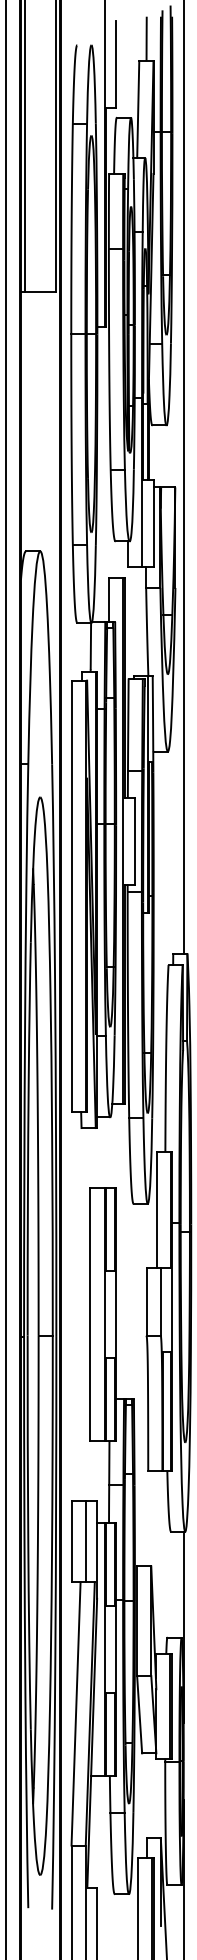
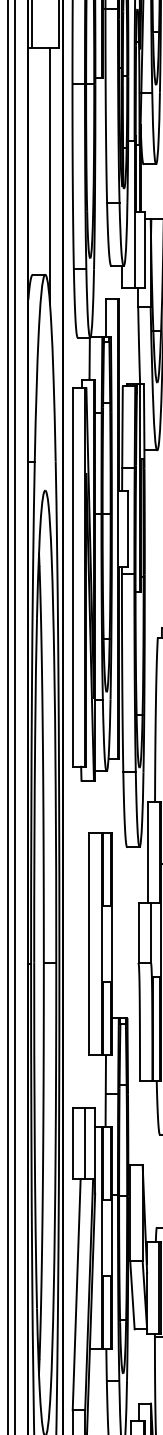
line: (45, 438) -> (49, 175), added

